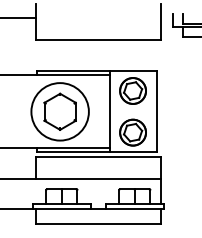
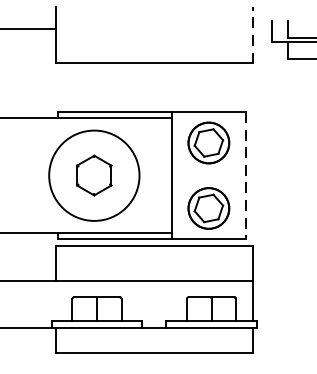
line: (160, 21) -> (251, 33), solid -> dashed
part: (59, 111) -> (93, 175), size x0.7
line: (156, 112) -> (245, 176), solid -> dashed

